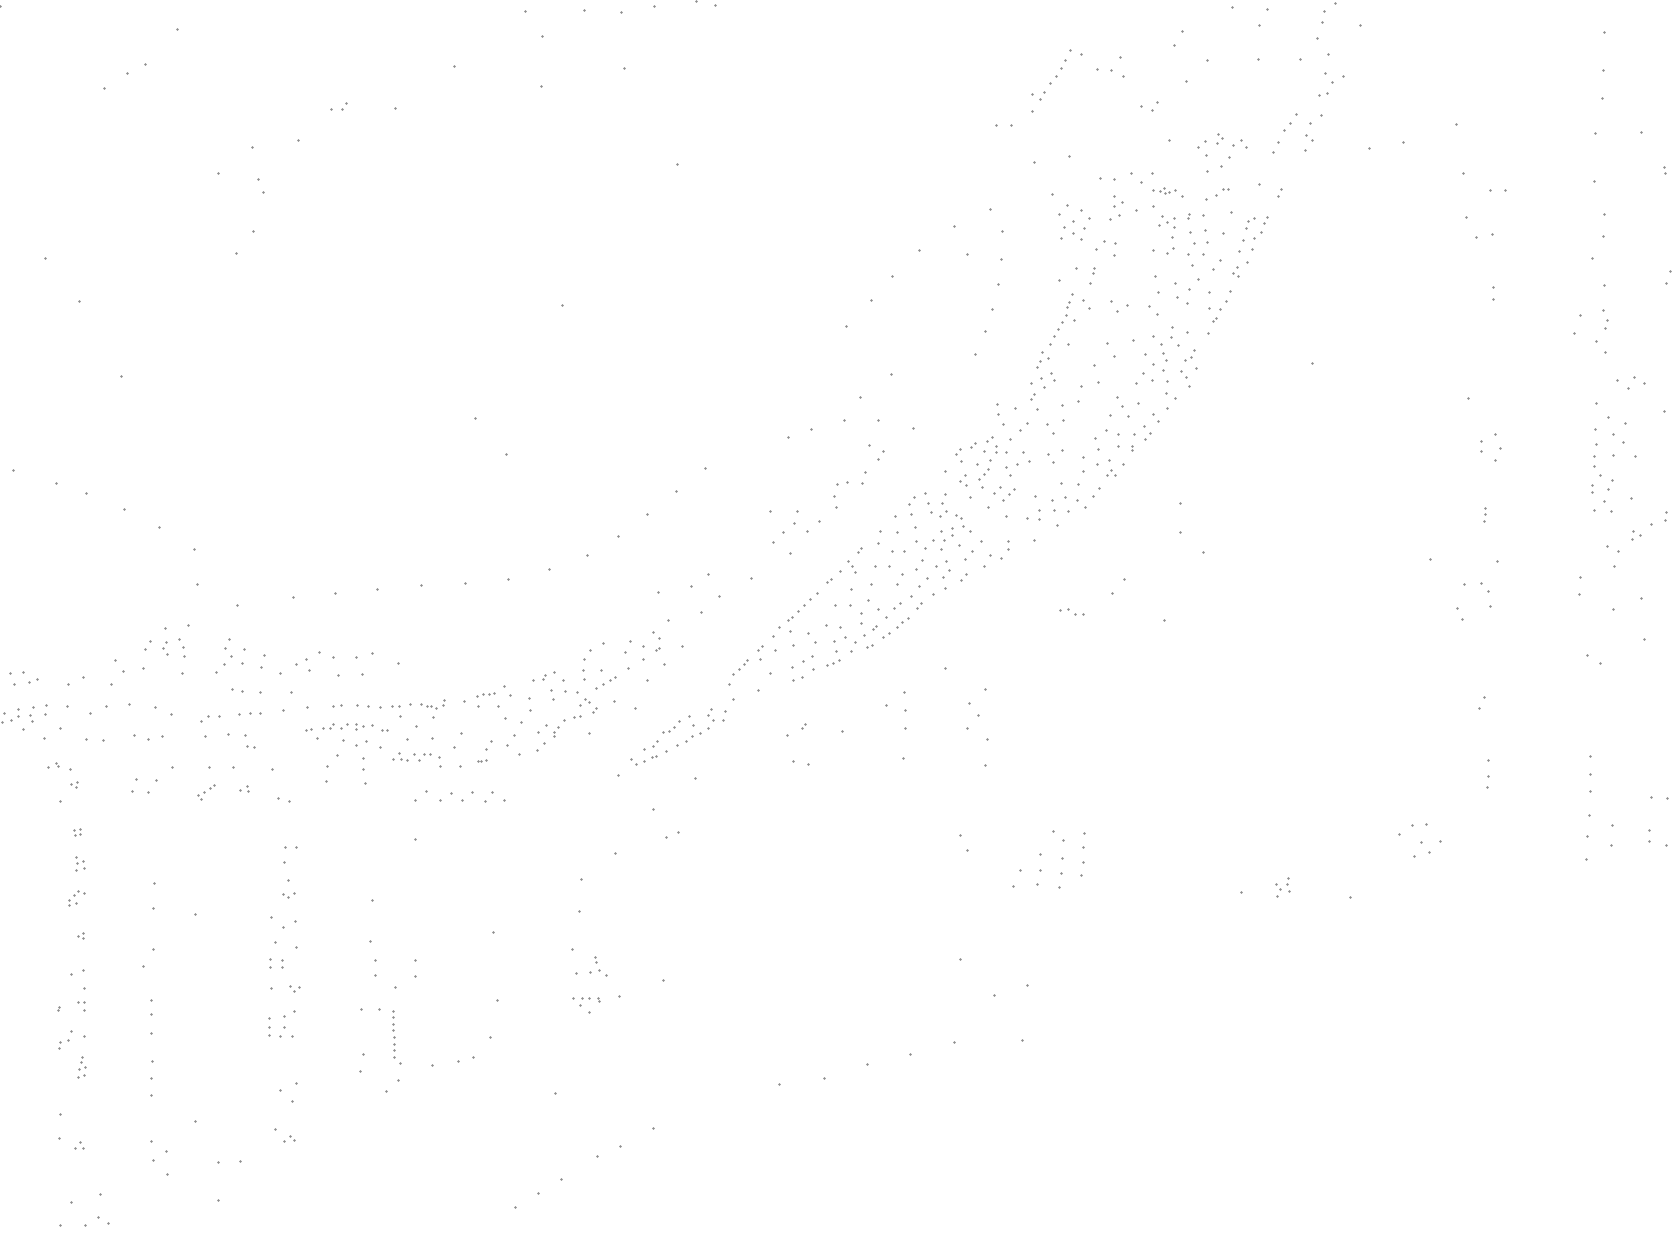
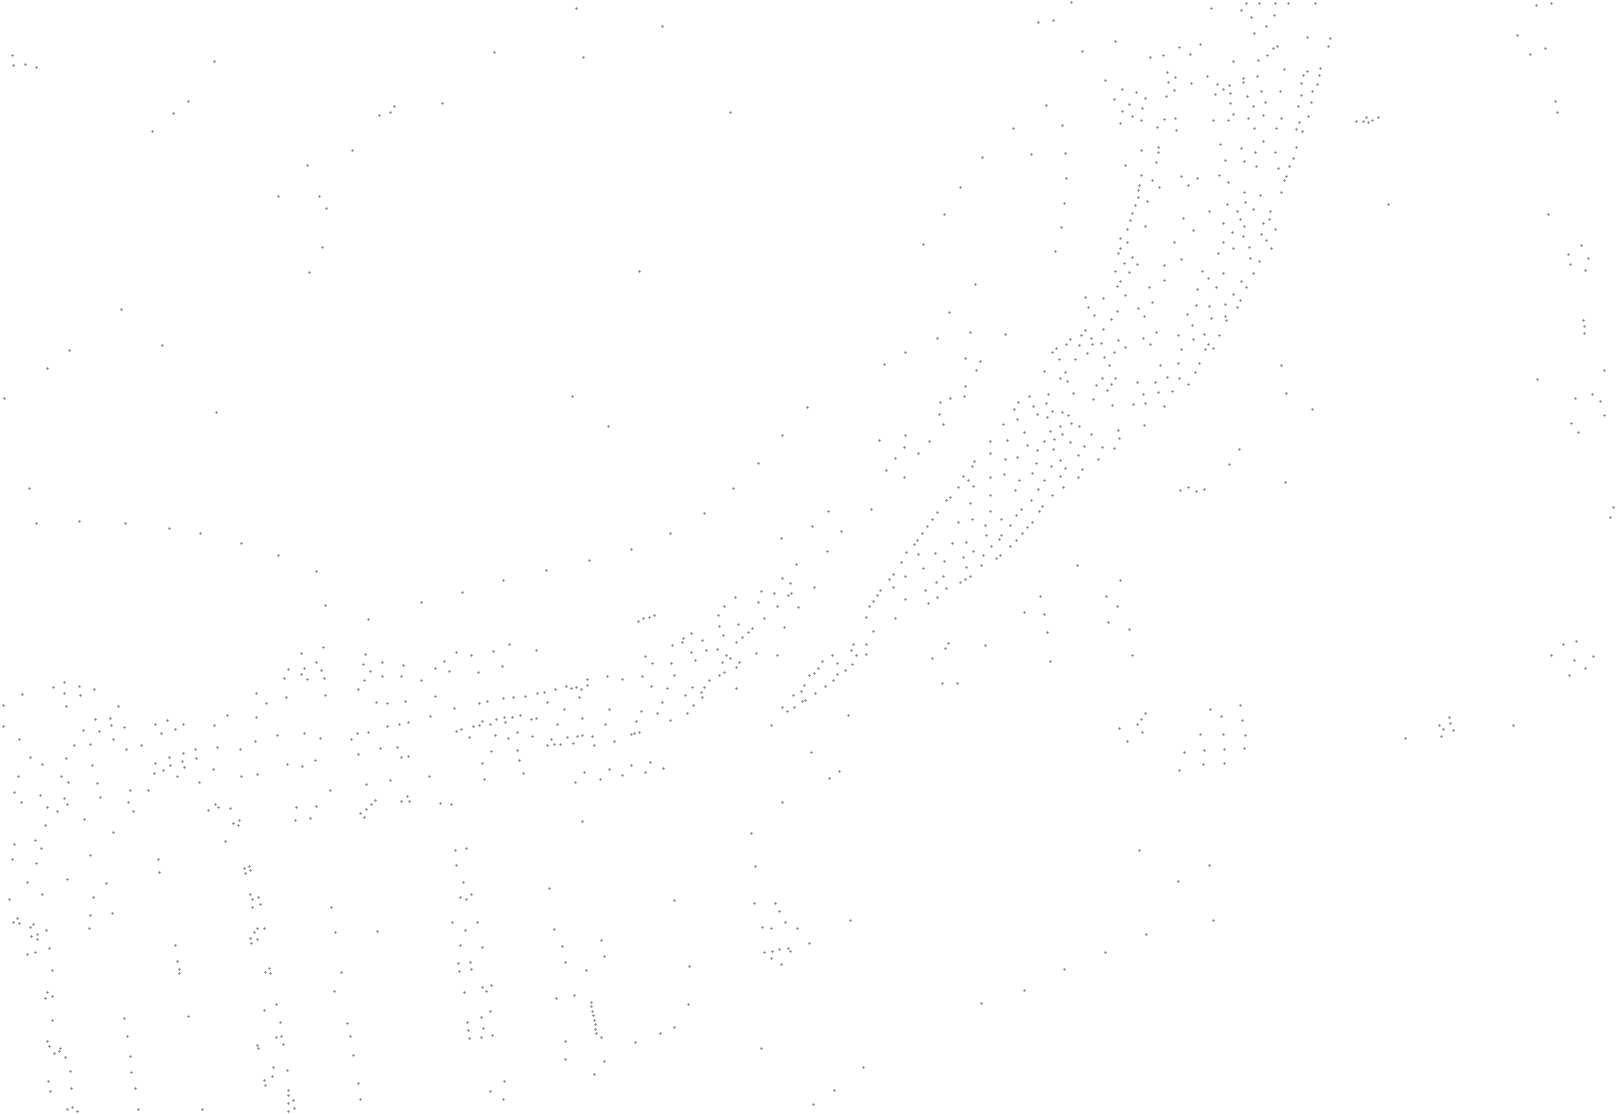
part: (1164, 190) -> (1367, 119), moved
part: (983, 478) -> (1141, 723), moved
part: (485, 694) -> (645, 618), moved
part: (598, 966) -> (783, 916), size x1.6
part: (396, 1037) -> (595, 1019), size x0.7

